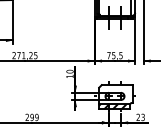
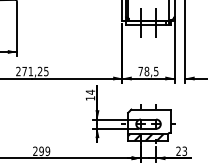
text: (113, 55) -> (146, 71), 75,5 -> 78,5
text: (70, 71) -> (90, 91), 10 -> 14

